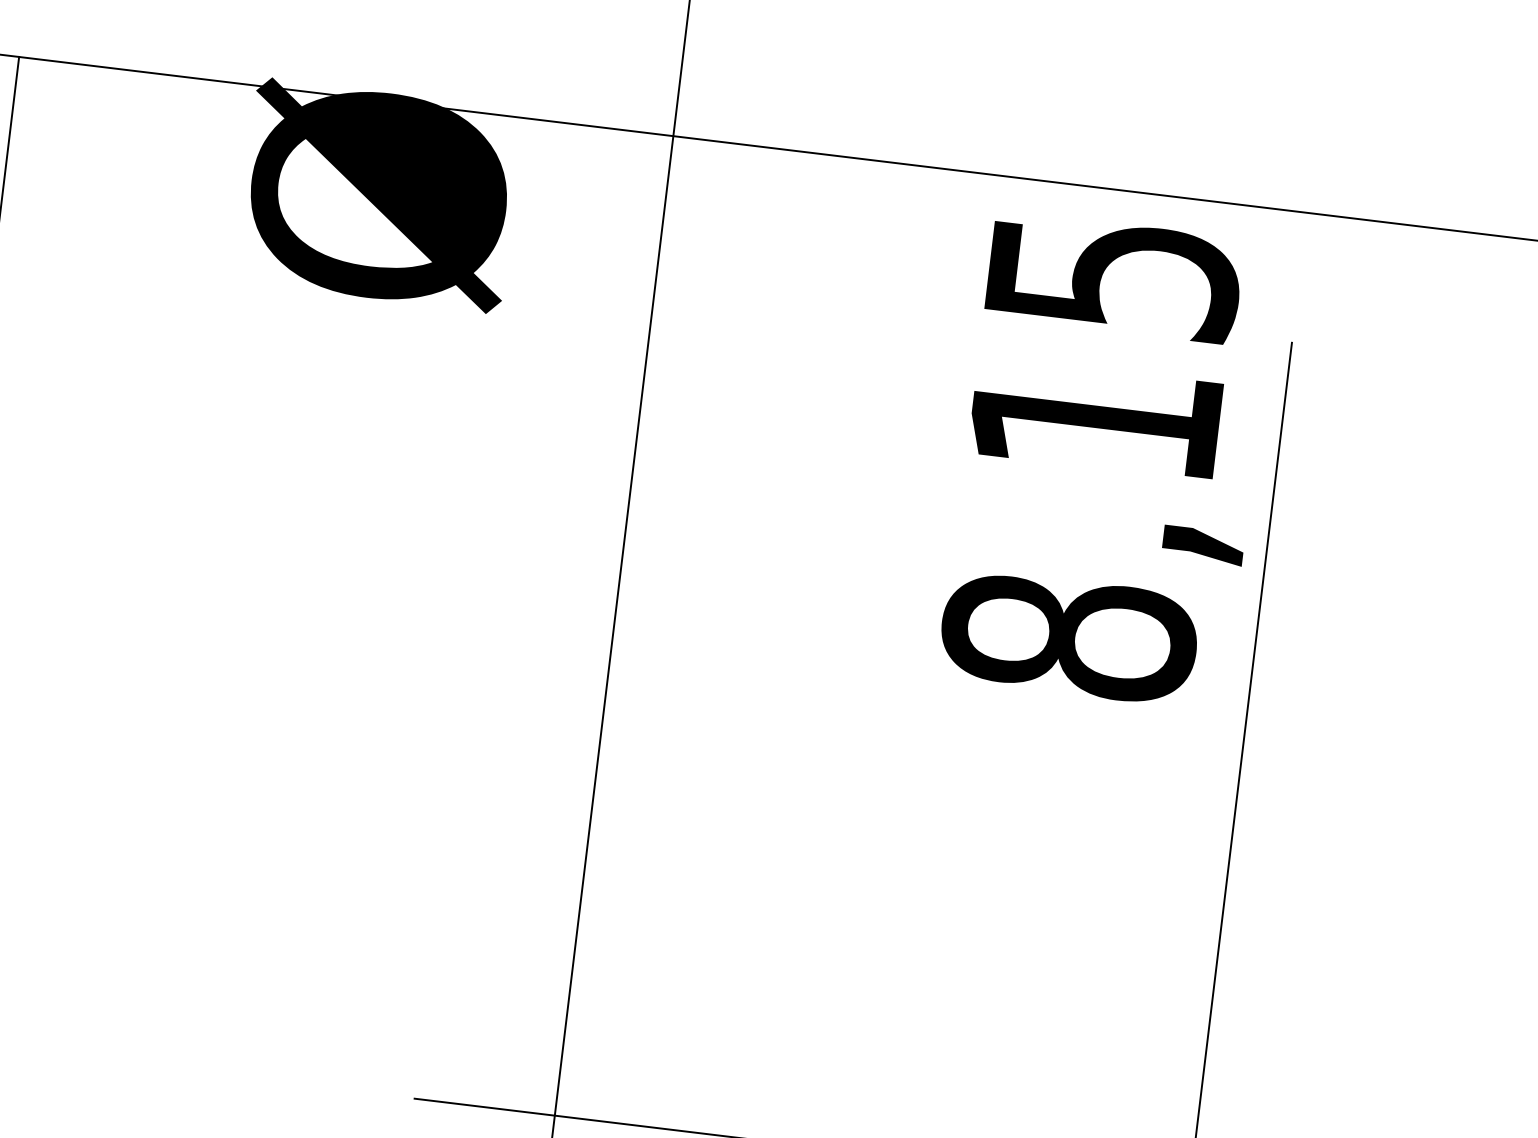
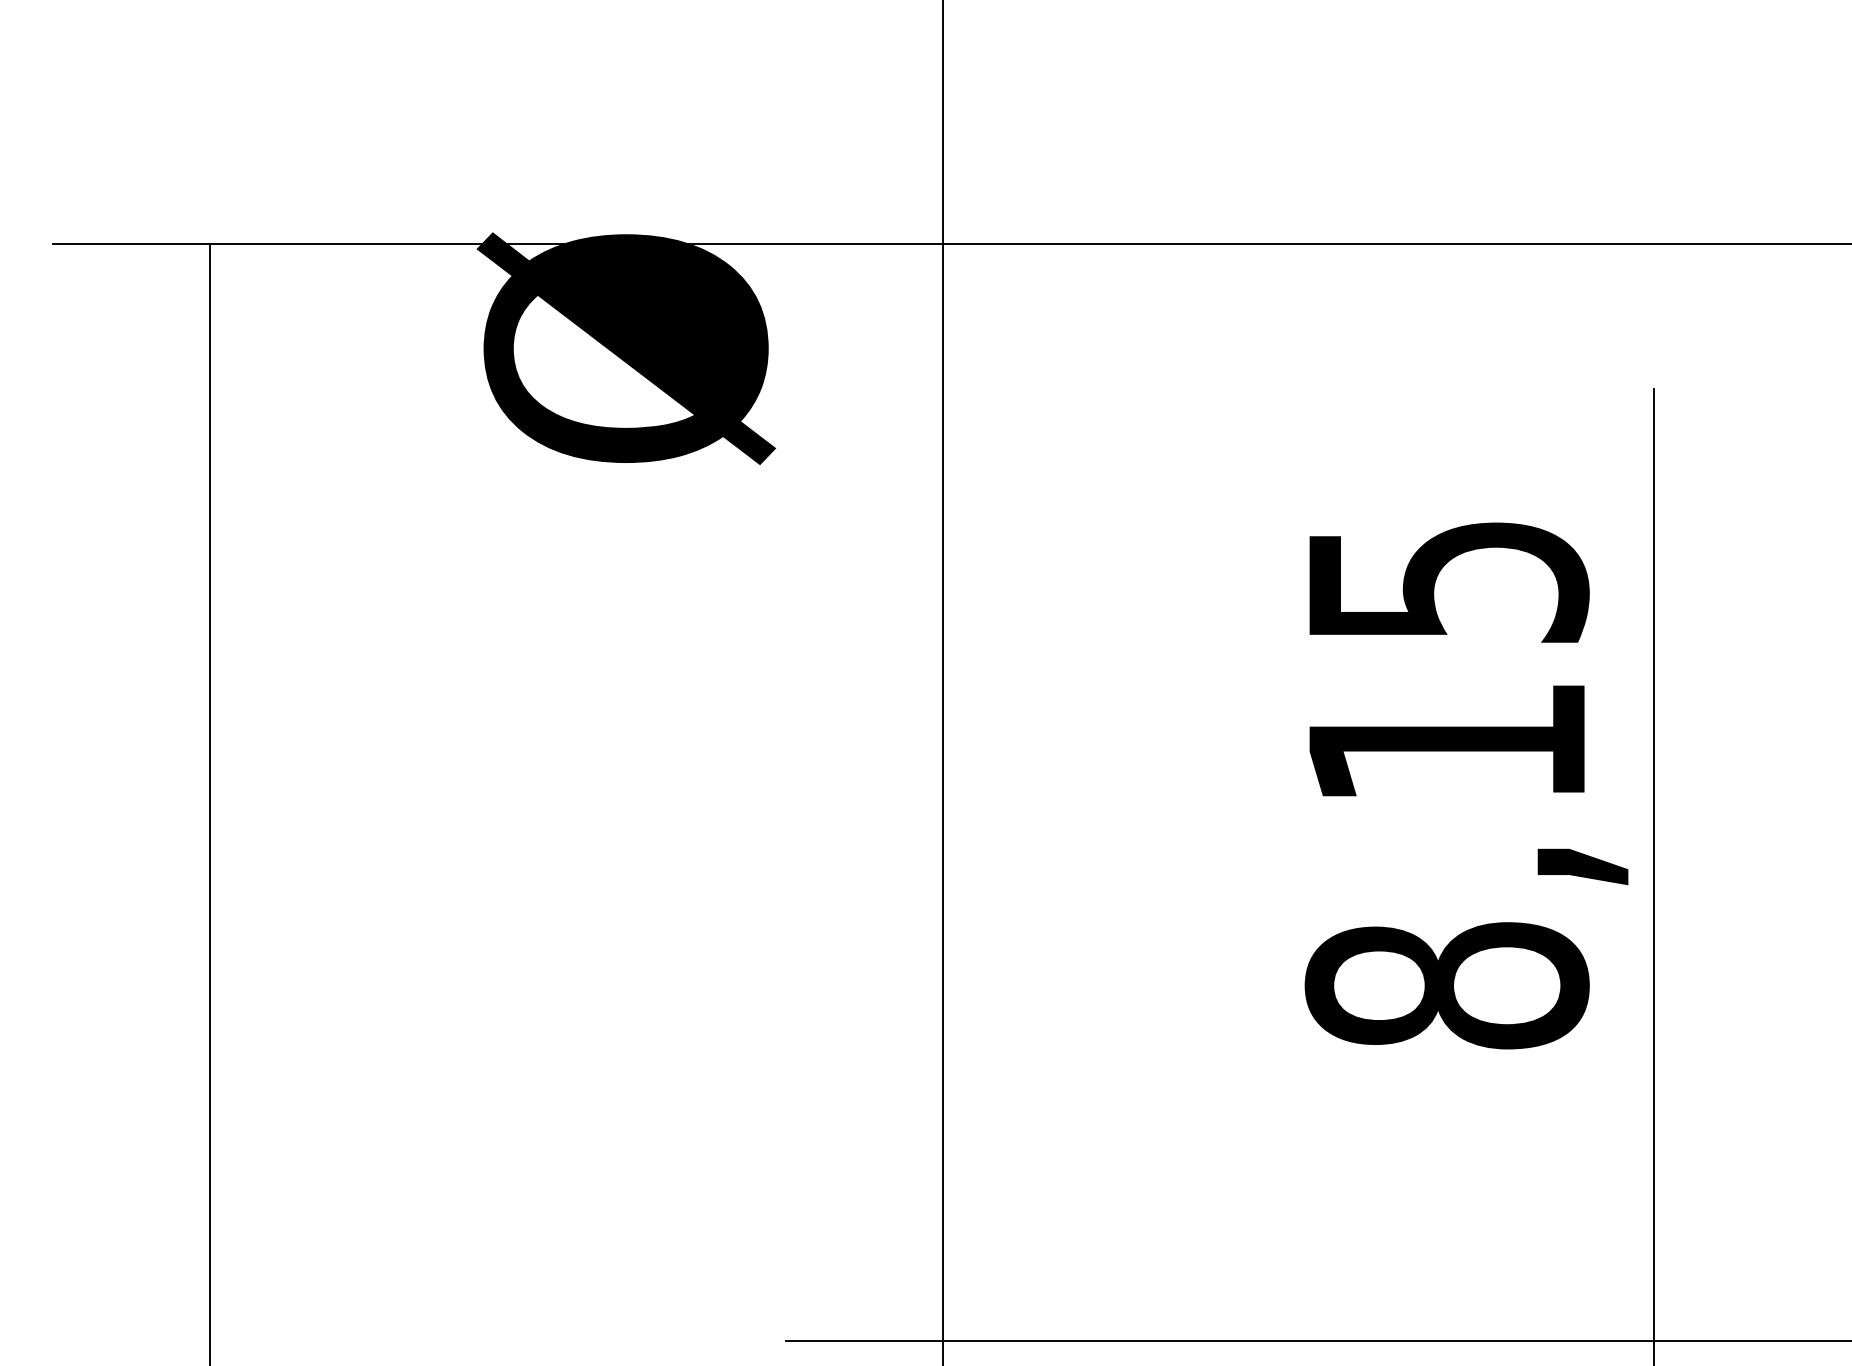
text: (1108, 460) -> (1466, 785), moved

